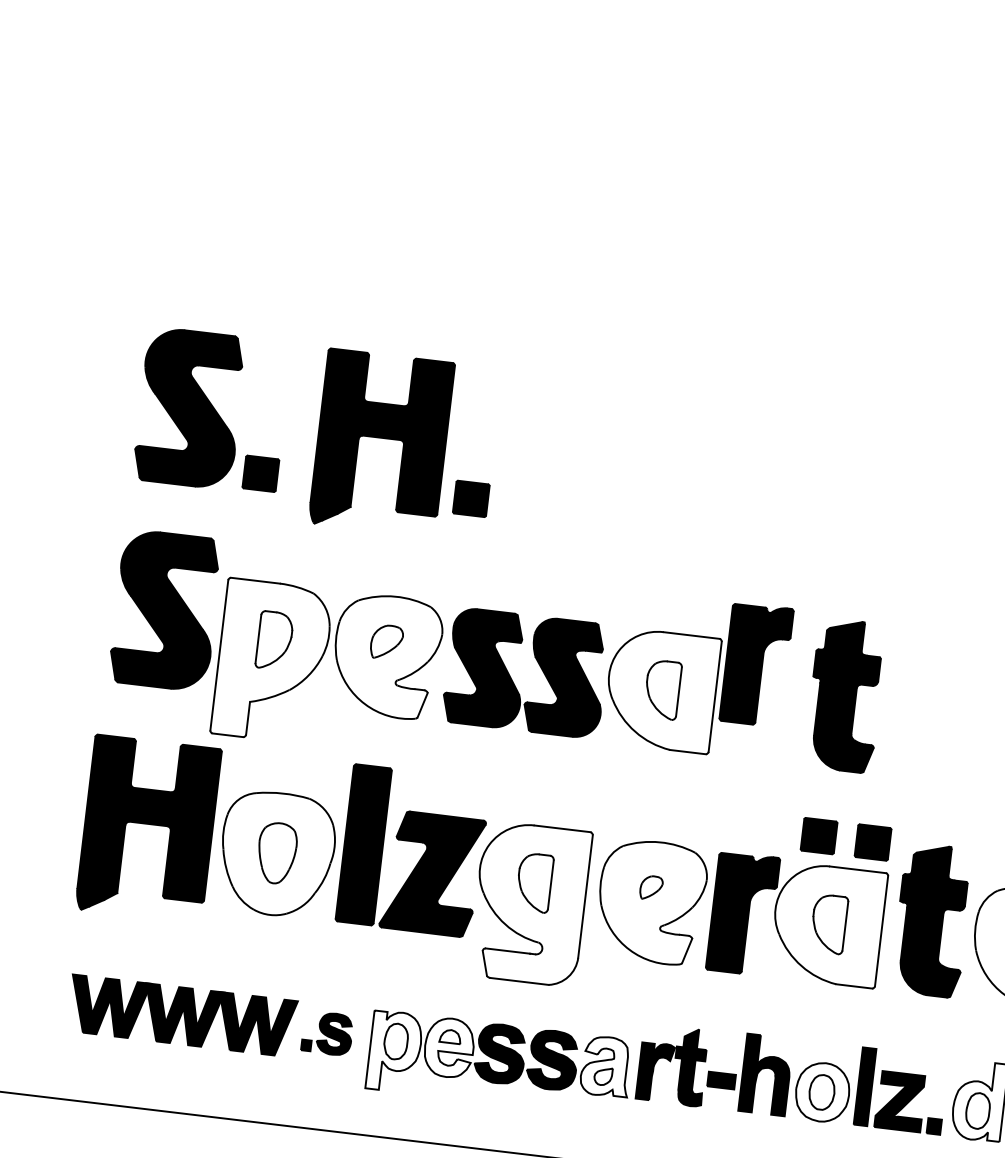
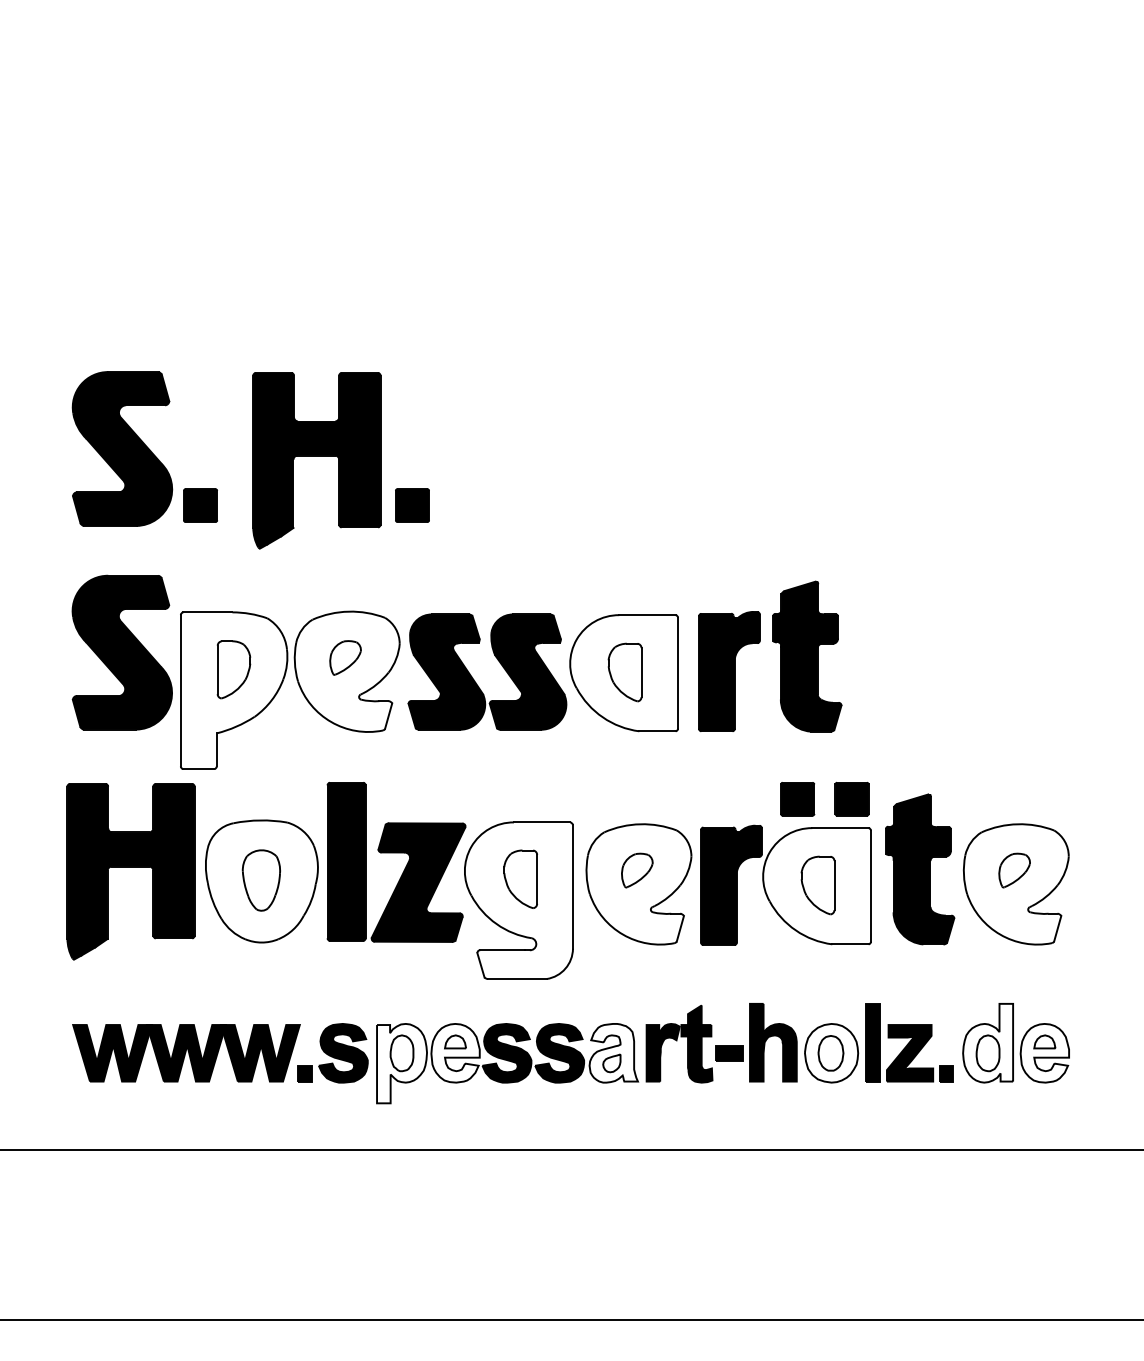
part: (756, 664) -> (729, 671), moved
part: (651, 887) -> (637, 870), size x1.43
part: (327, 1033) -> (332, 1053), size x1.43

